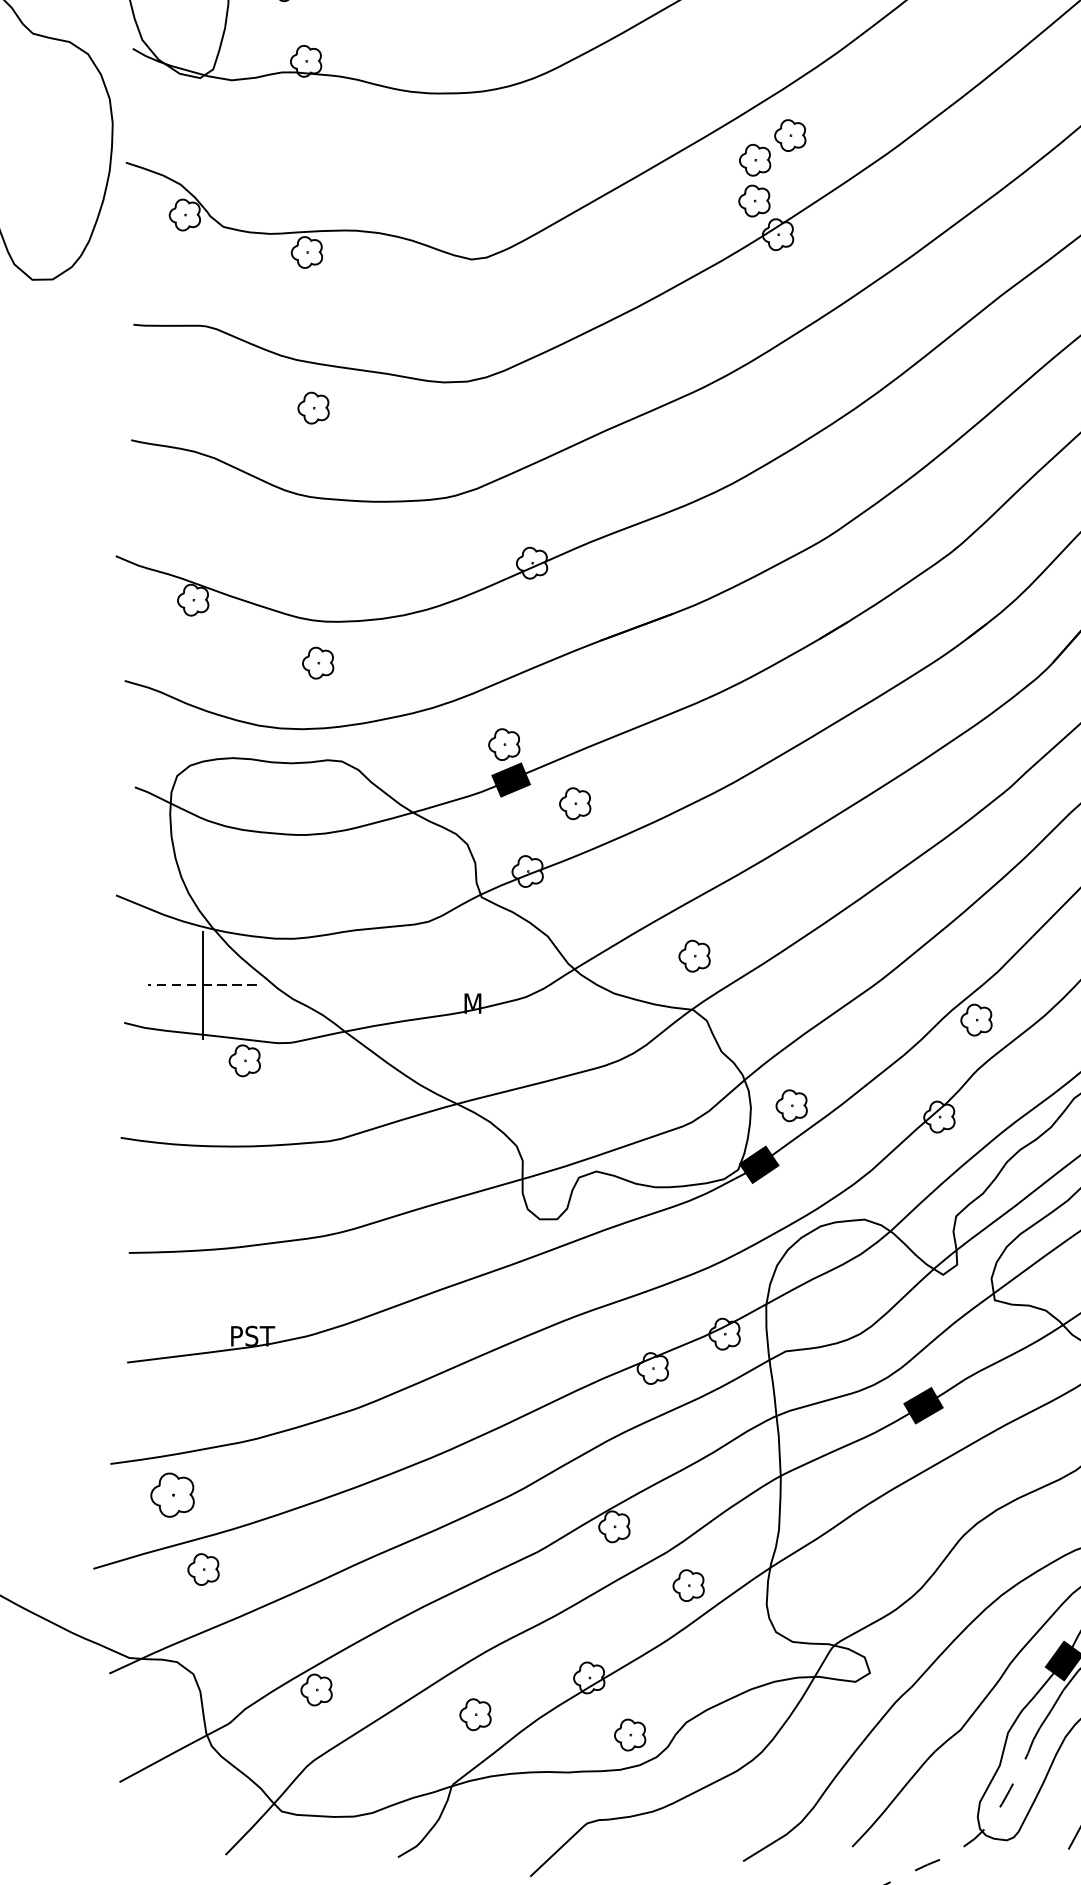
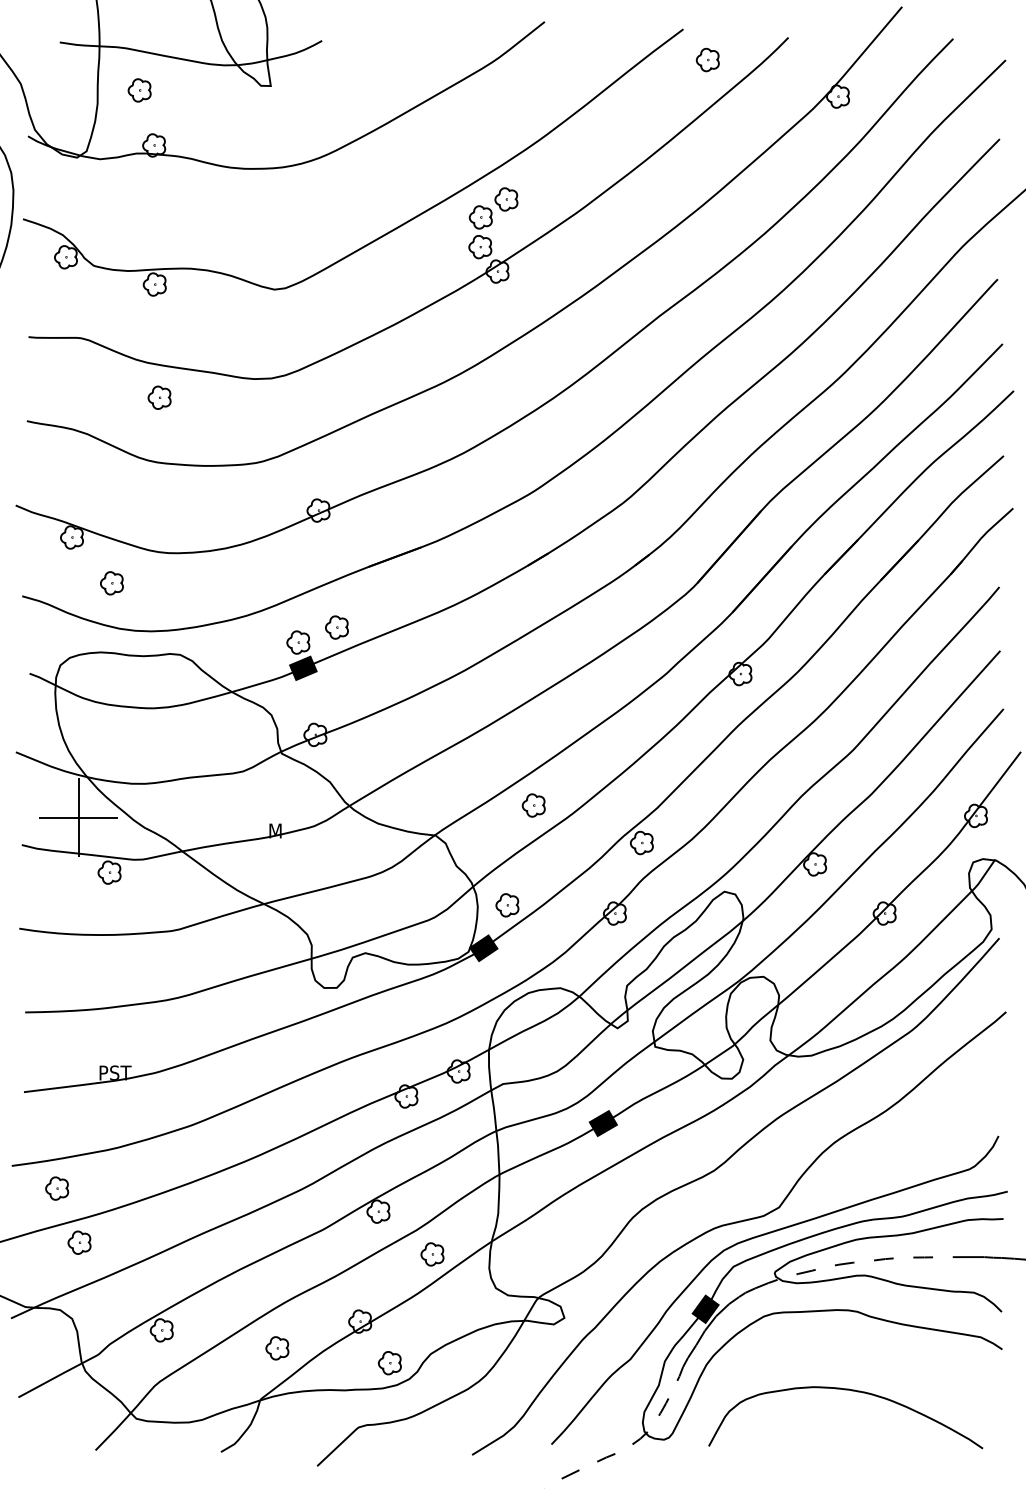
part: (317, 663) -> (111, 583), moved
part: (574, 803) -> (336, 627), moved
part: (694, 956) -> (533, 805), moved
line: (202, 985) -> (78, 817), dashed -> solid
part: (173, 1494) -> (57, 1188), size x0.71

